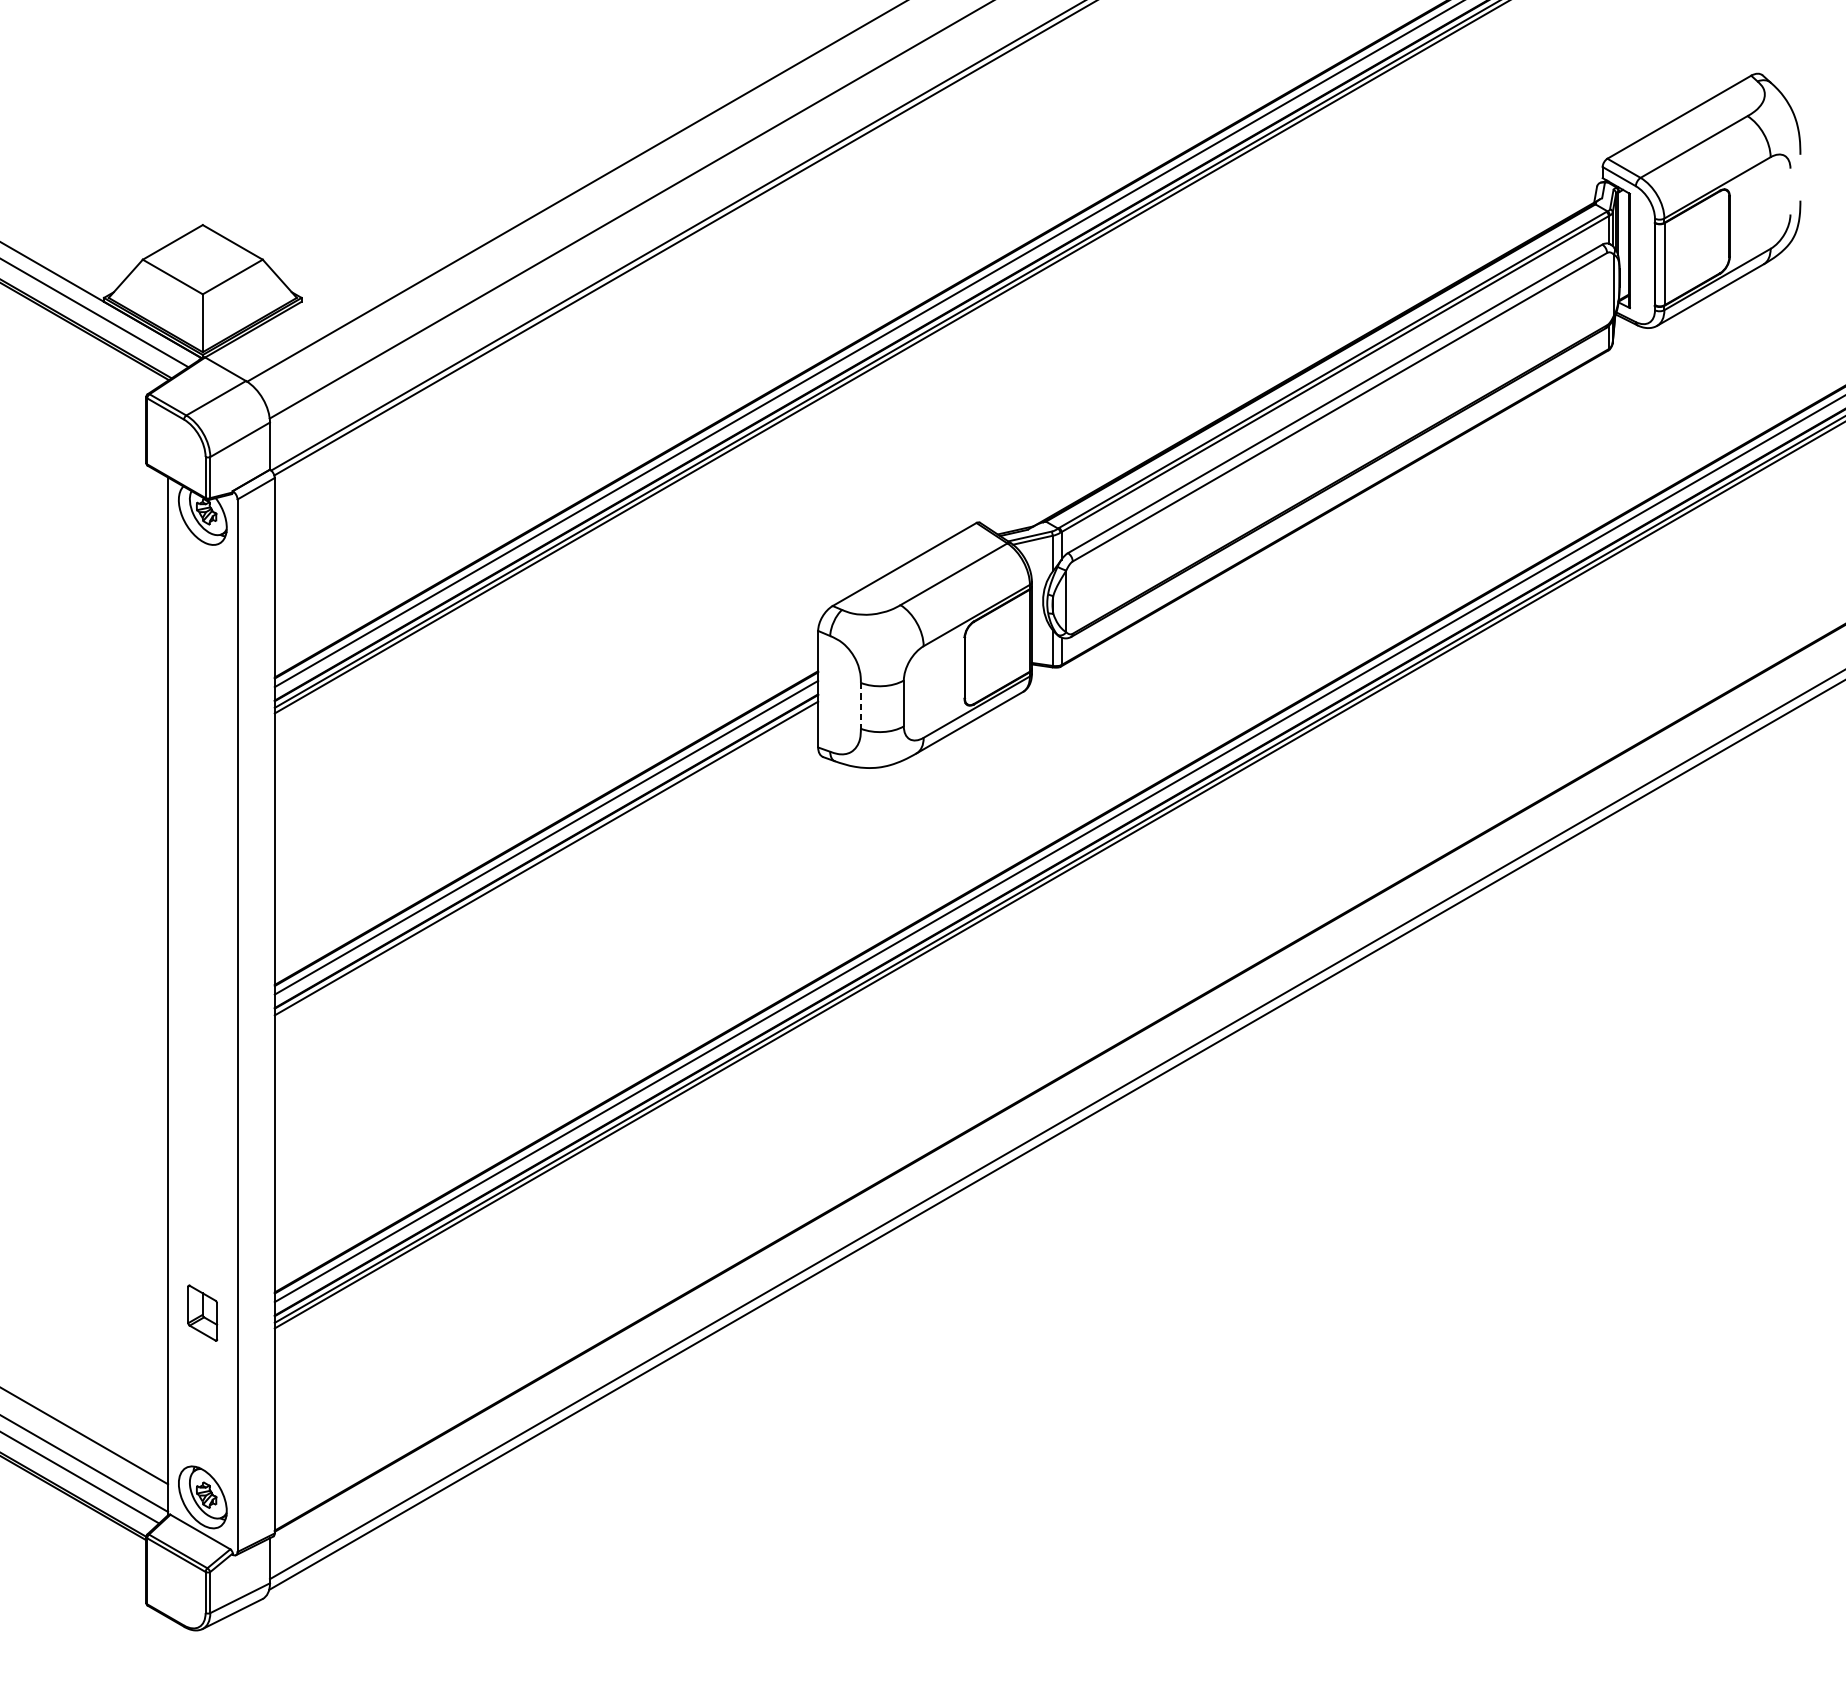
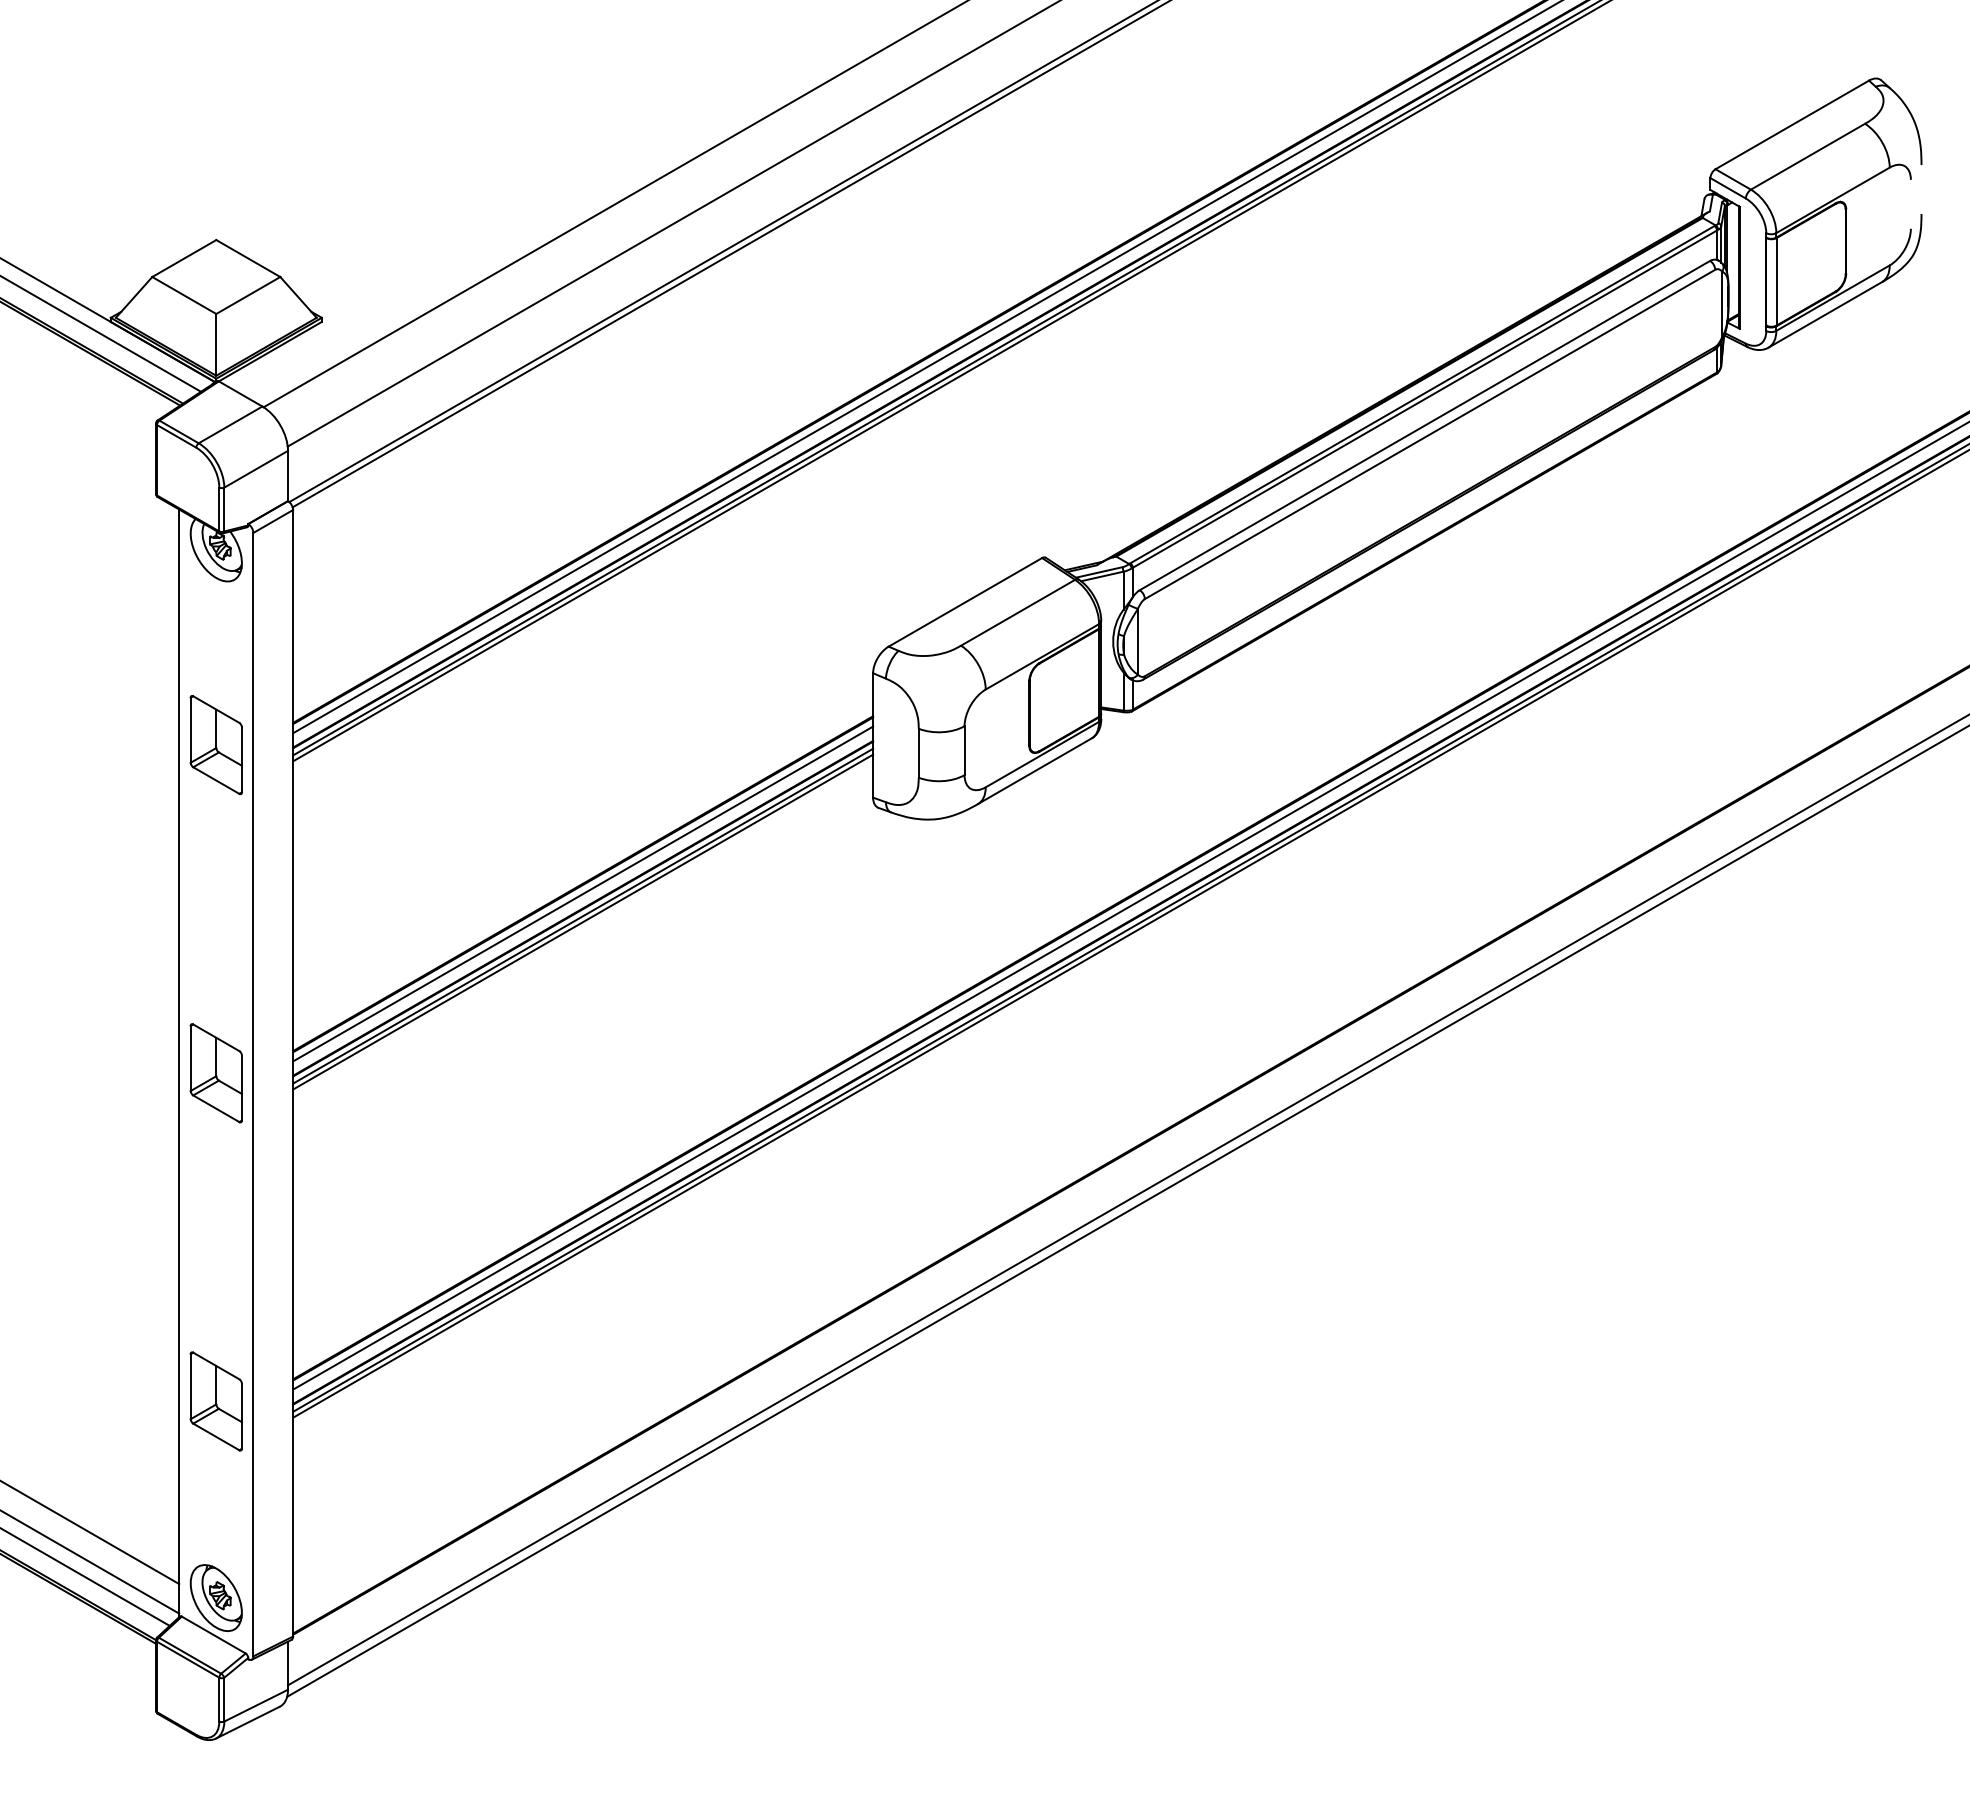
part: (202, 698) -> (215, 745), added
line: (860, 706) -> (918, 753), dashed -> solid
line: (546, 863) -> (583, 921), added
part: (202, 1005) -> (215, 1073), added
part: (202, 1313) -> (215, 1401), size x1.67

